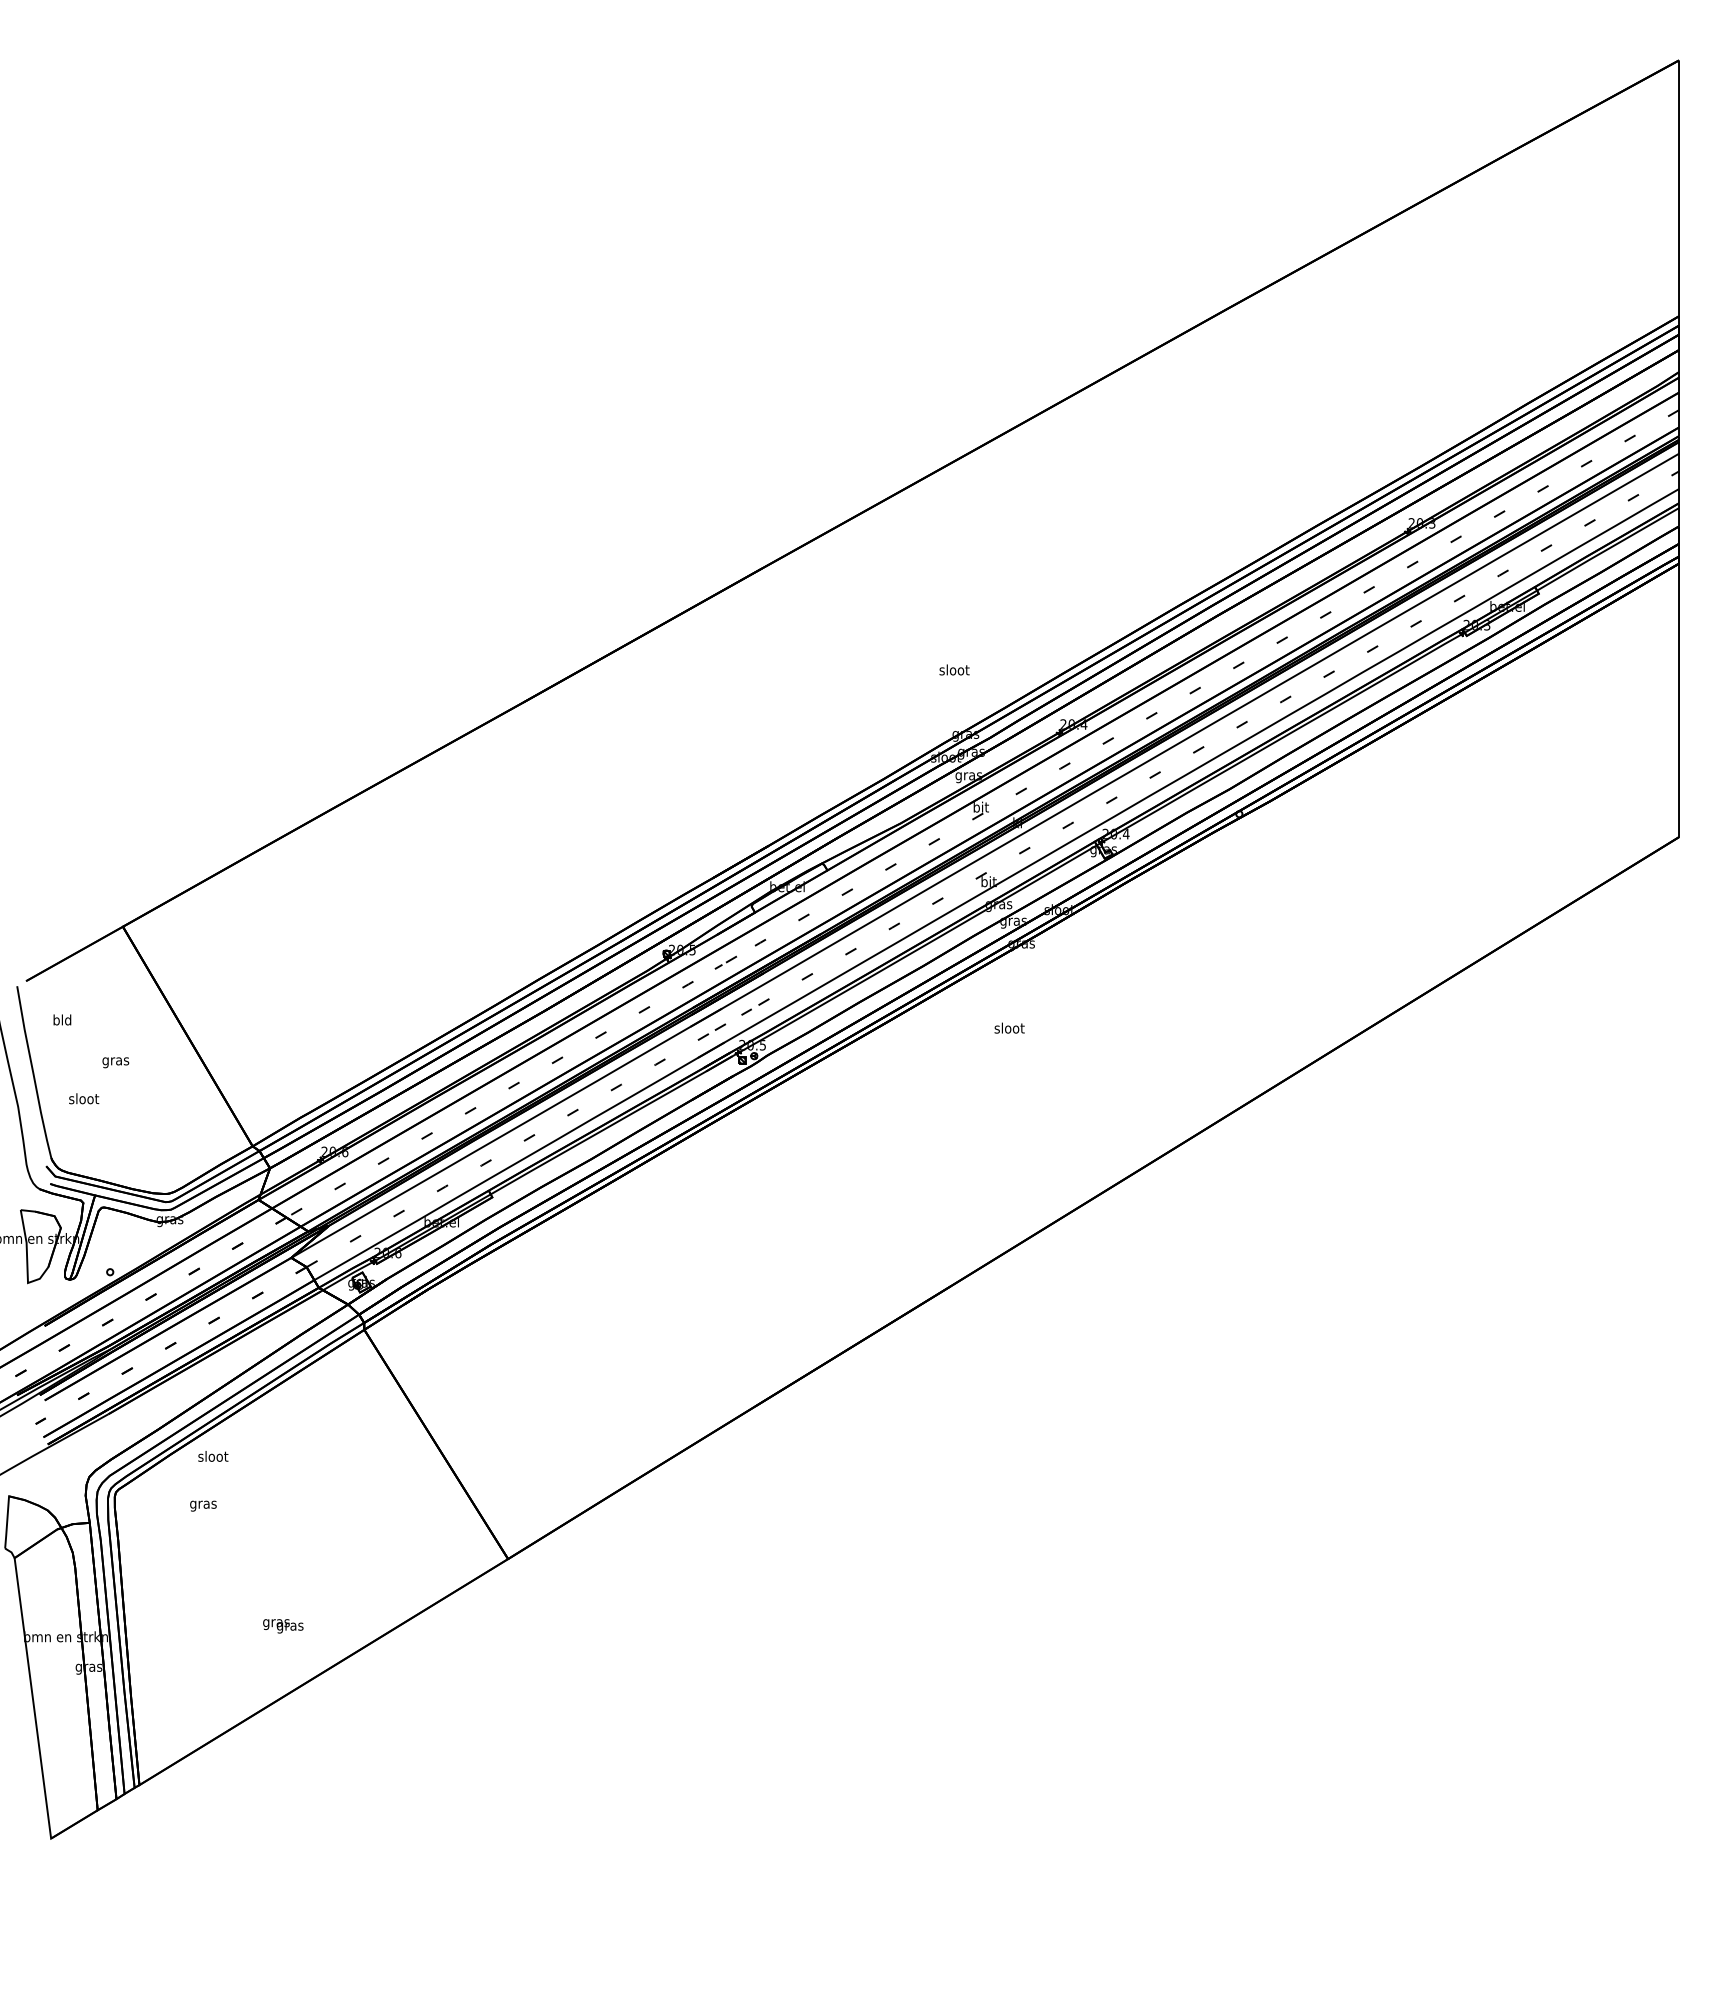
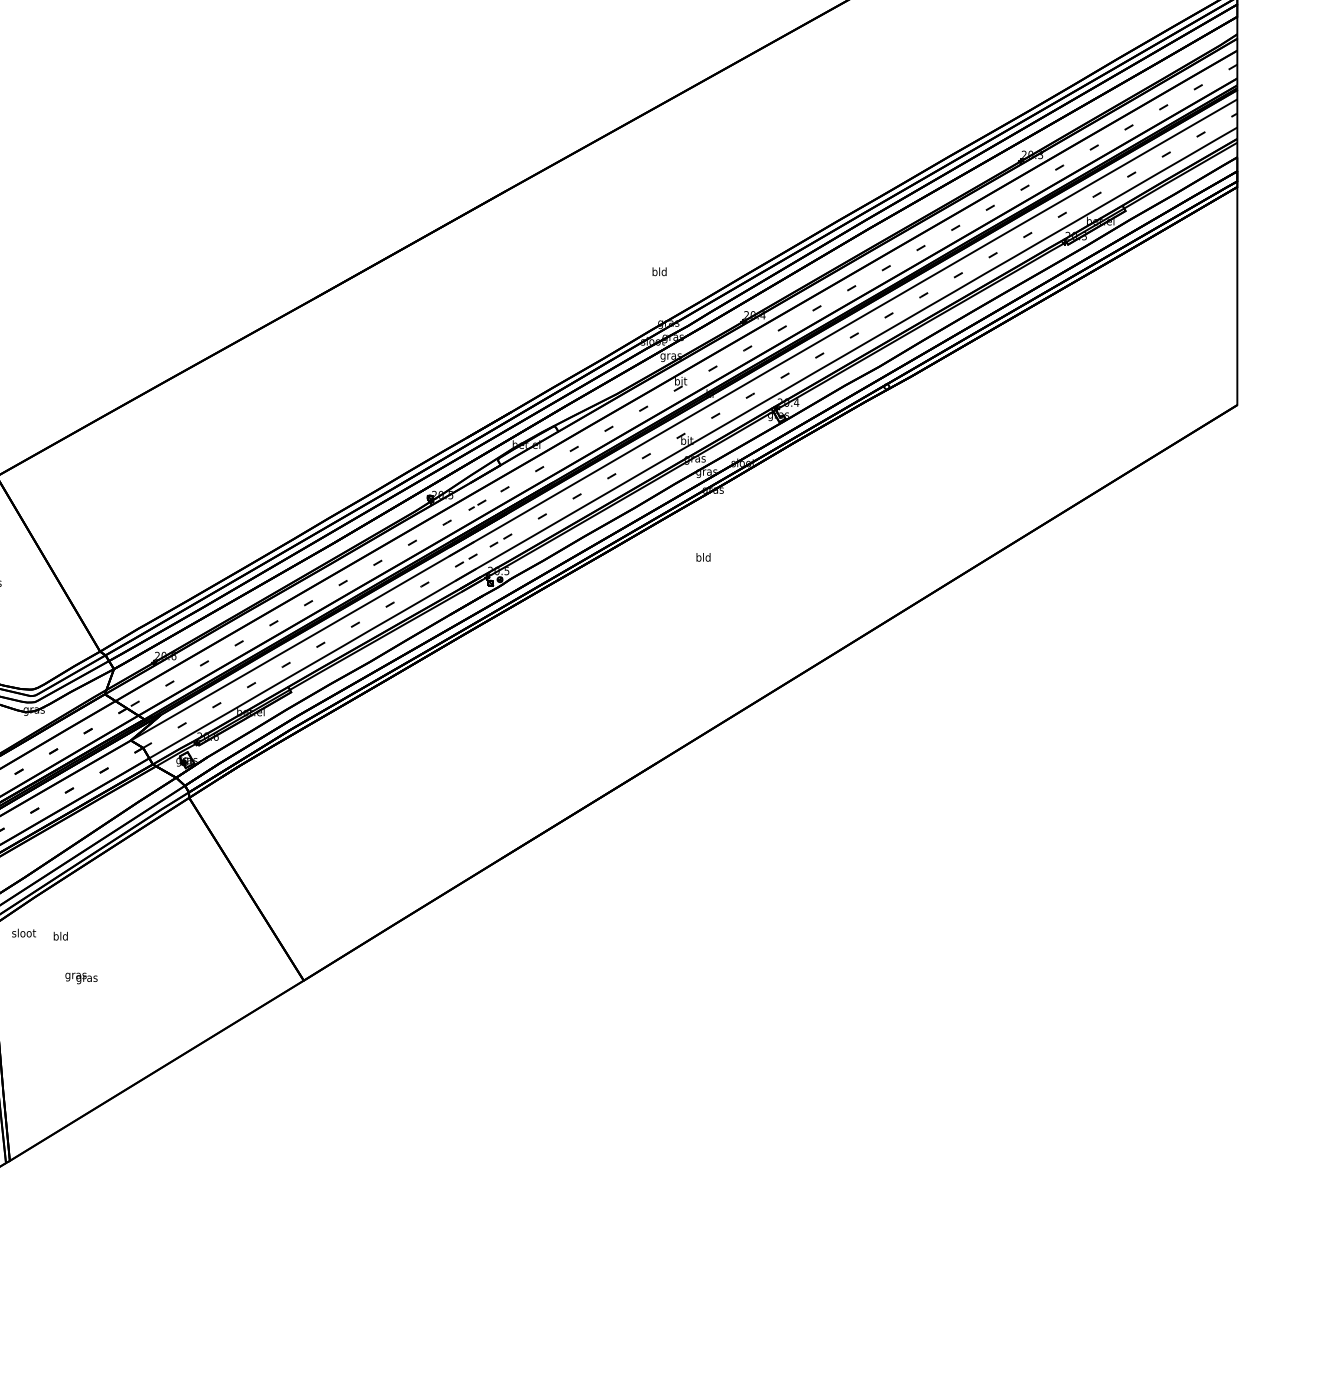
text: (954, 669) -> (659, 271), sloot -> bld
text: (1009, 1027) -> (703, 556), sloot -> bld
text: (213, 1456) -> (24, 933), moved
text: (203, 1504) -> (60, 937), gras -> bld
text: (283, 1626) -> (81, 978), moved

